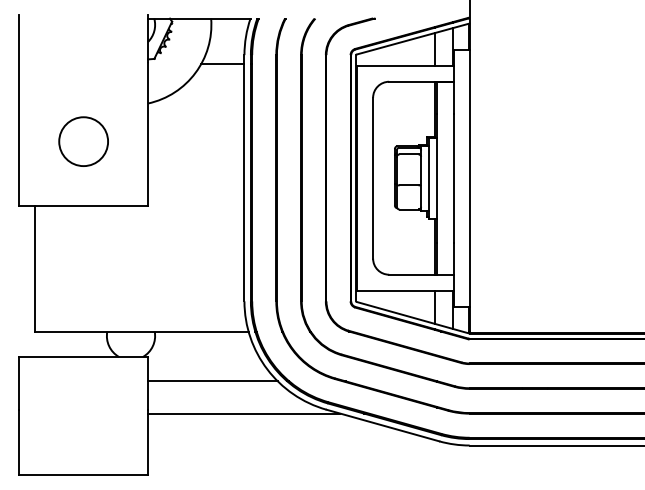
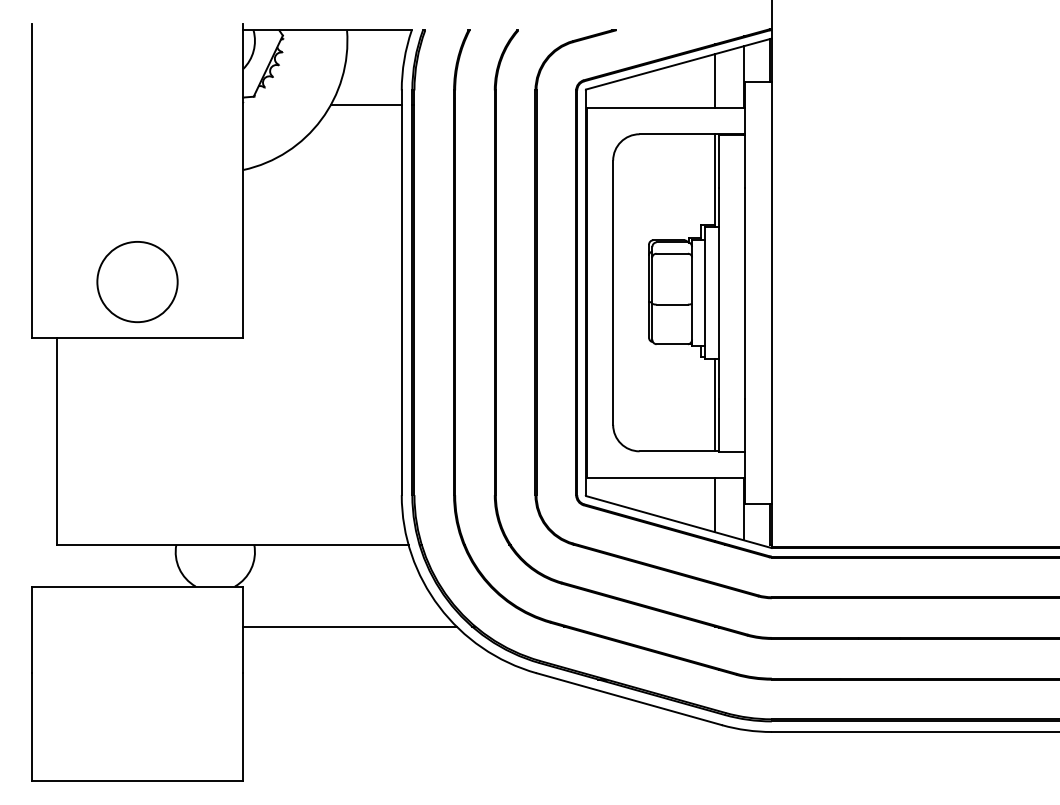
circle: (83, 141) -> (137, 281), moved
line: (243, 413) -> (400, 679), removed

